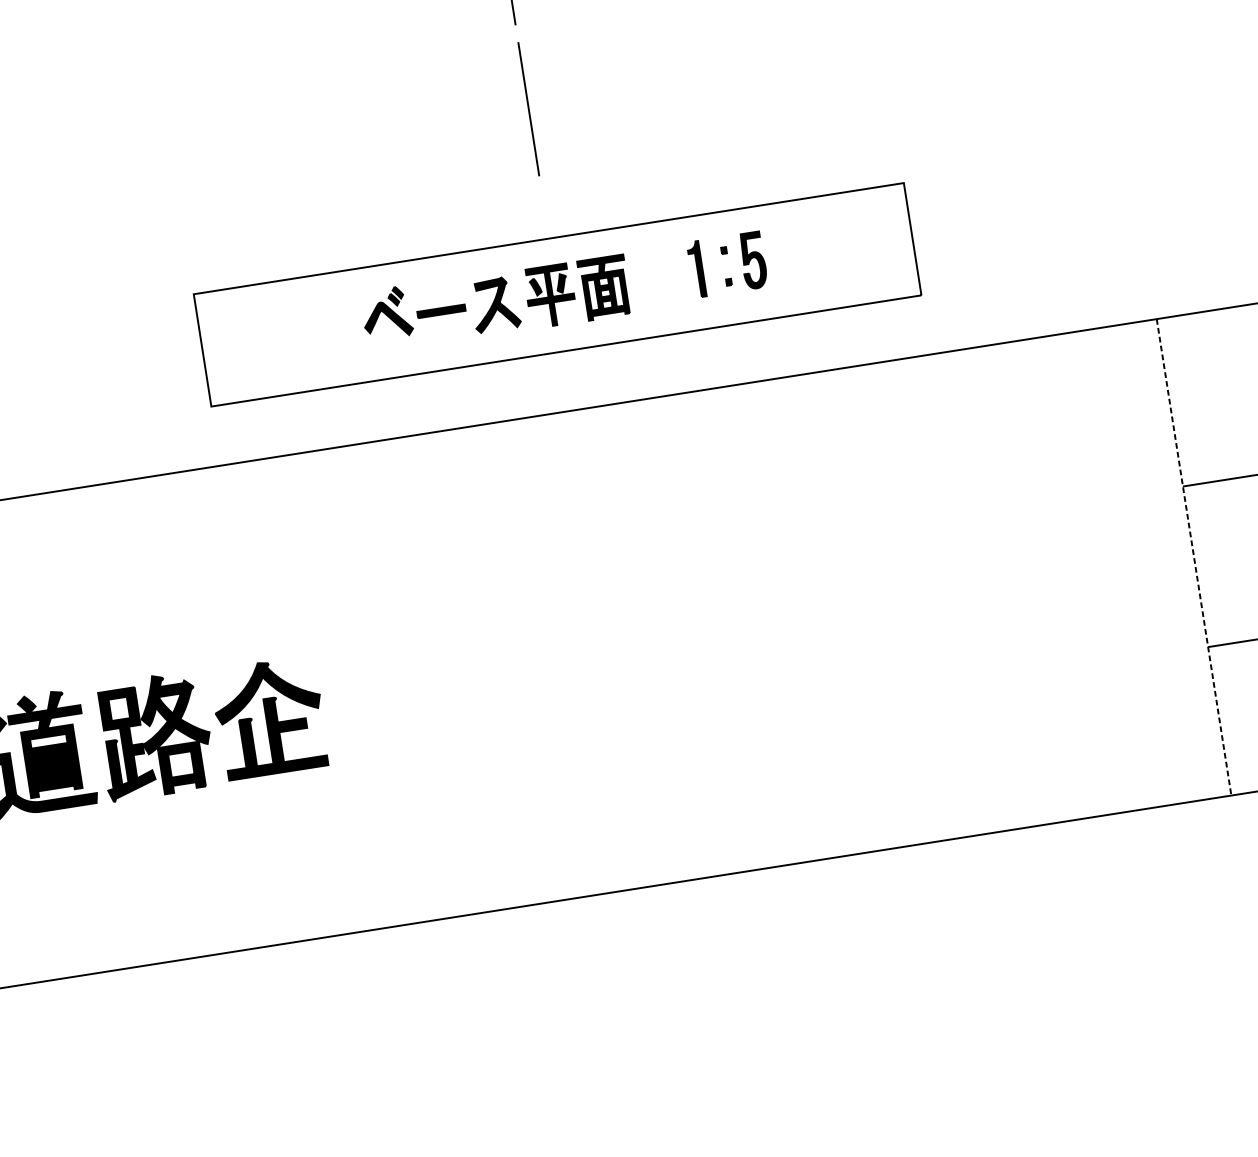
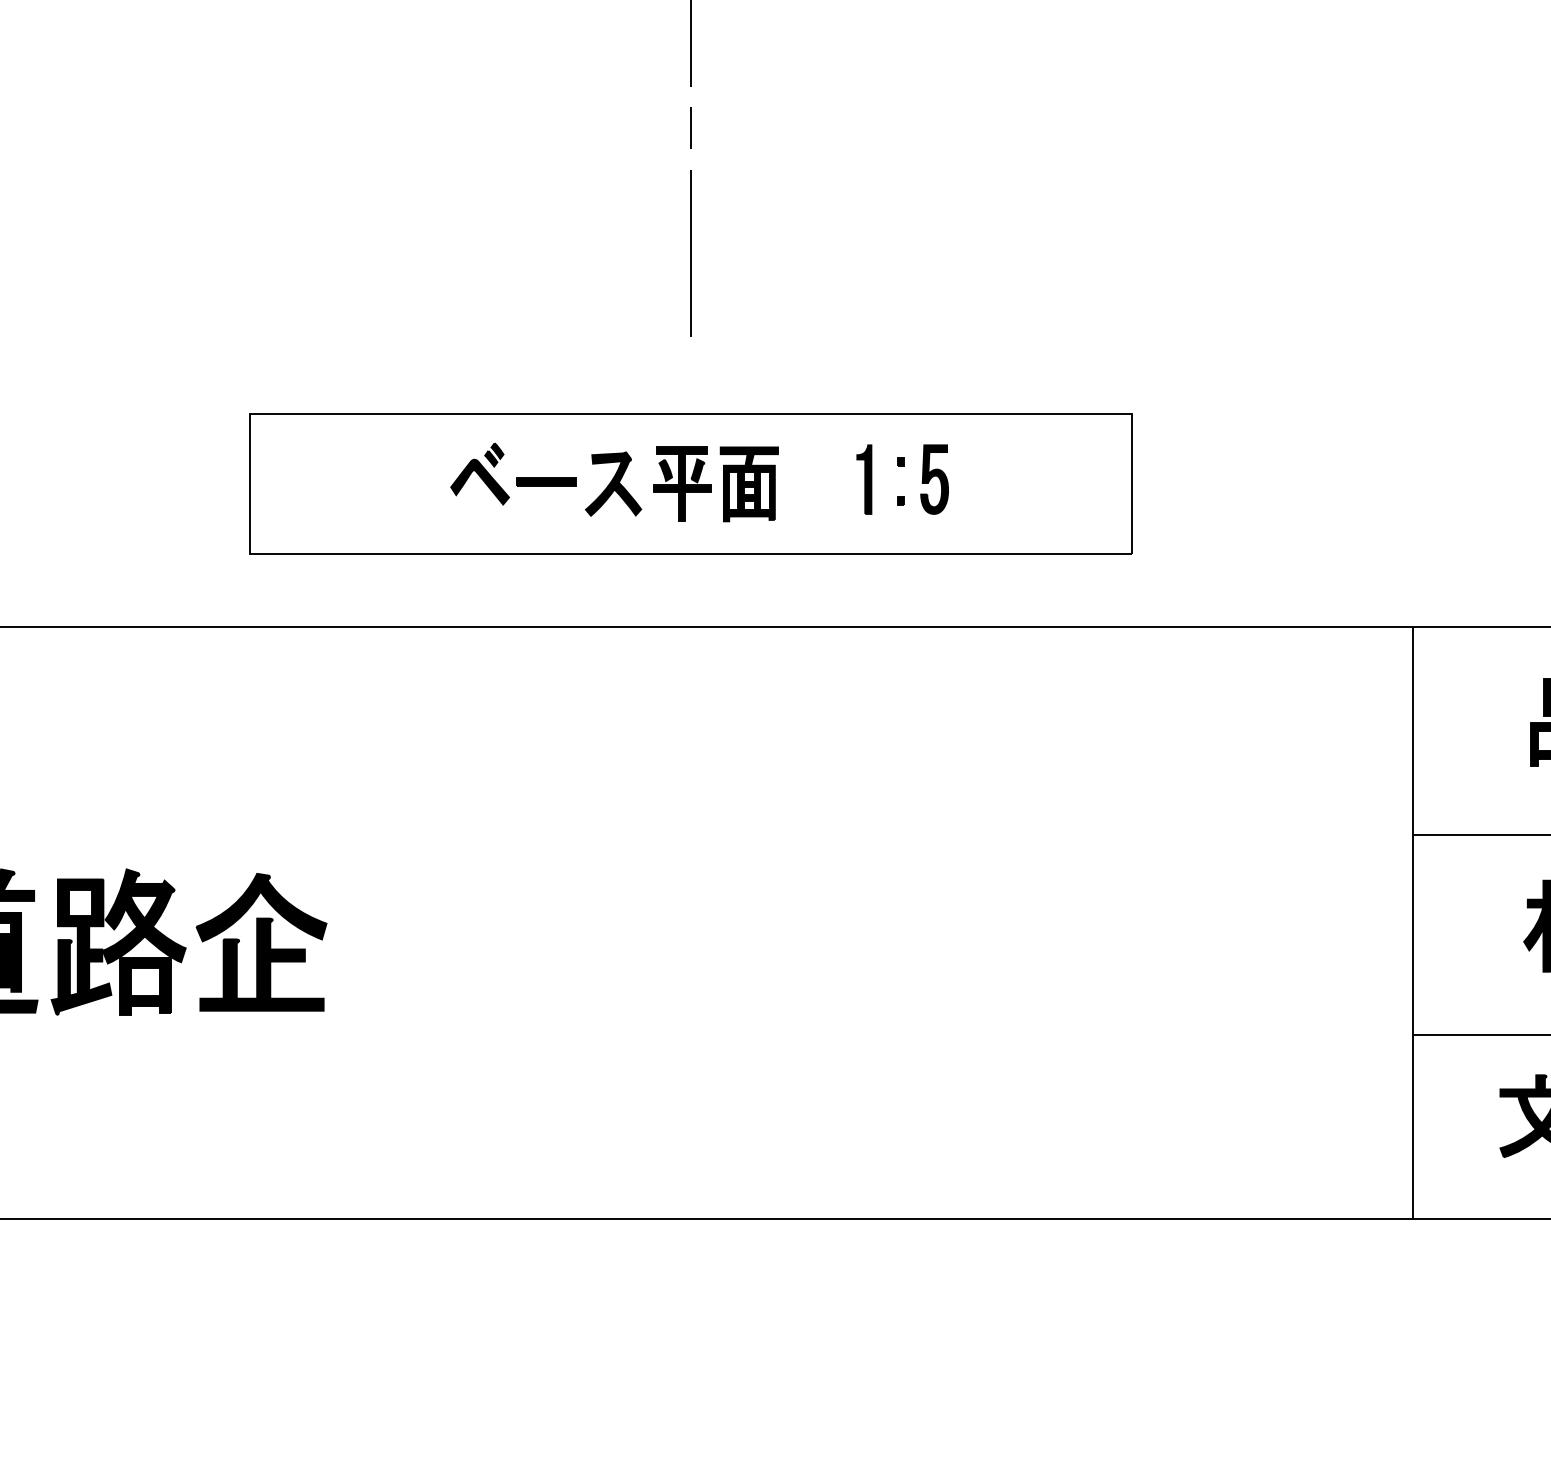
line: (1193, 557) -> (1412, 923), dashed -> solid

